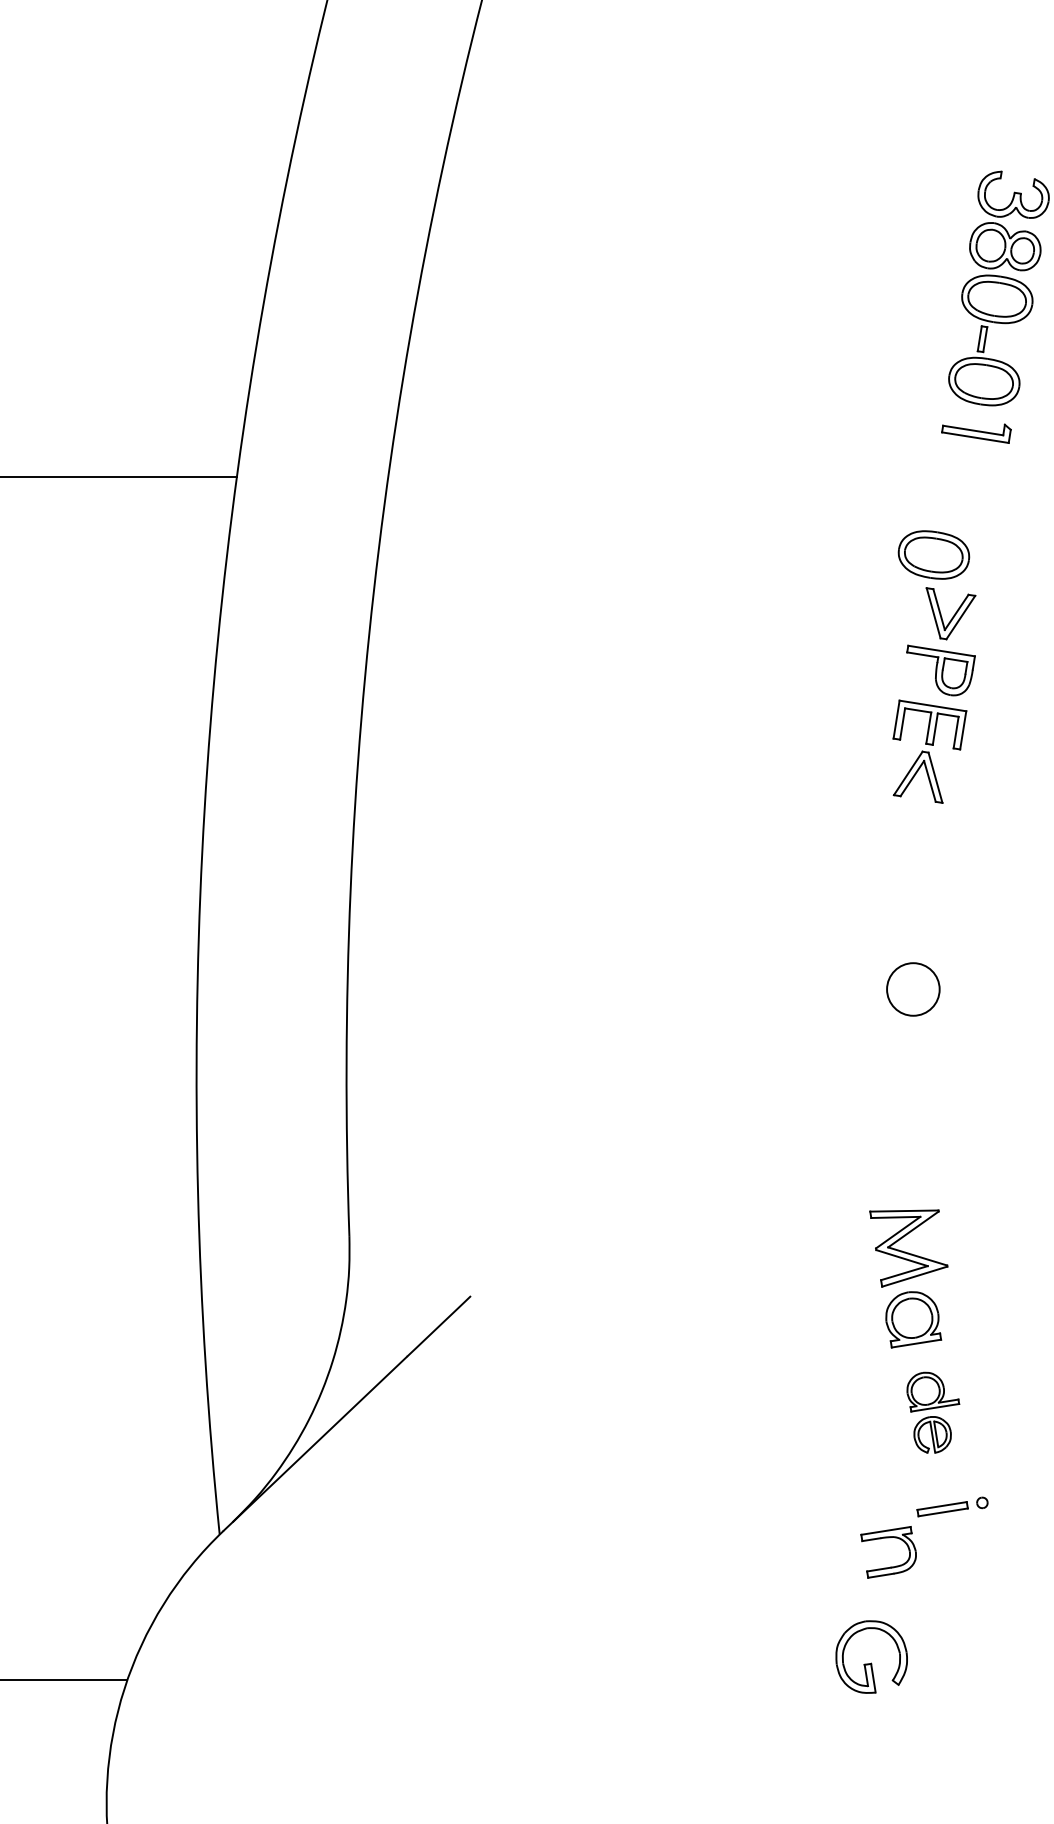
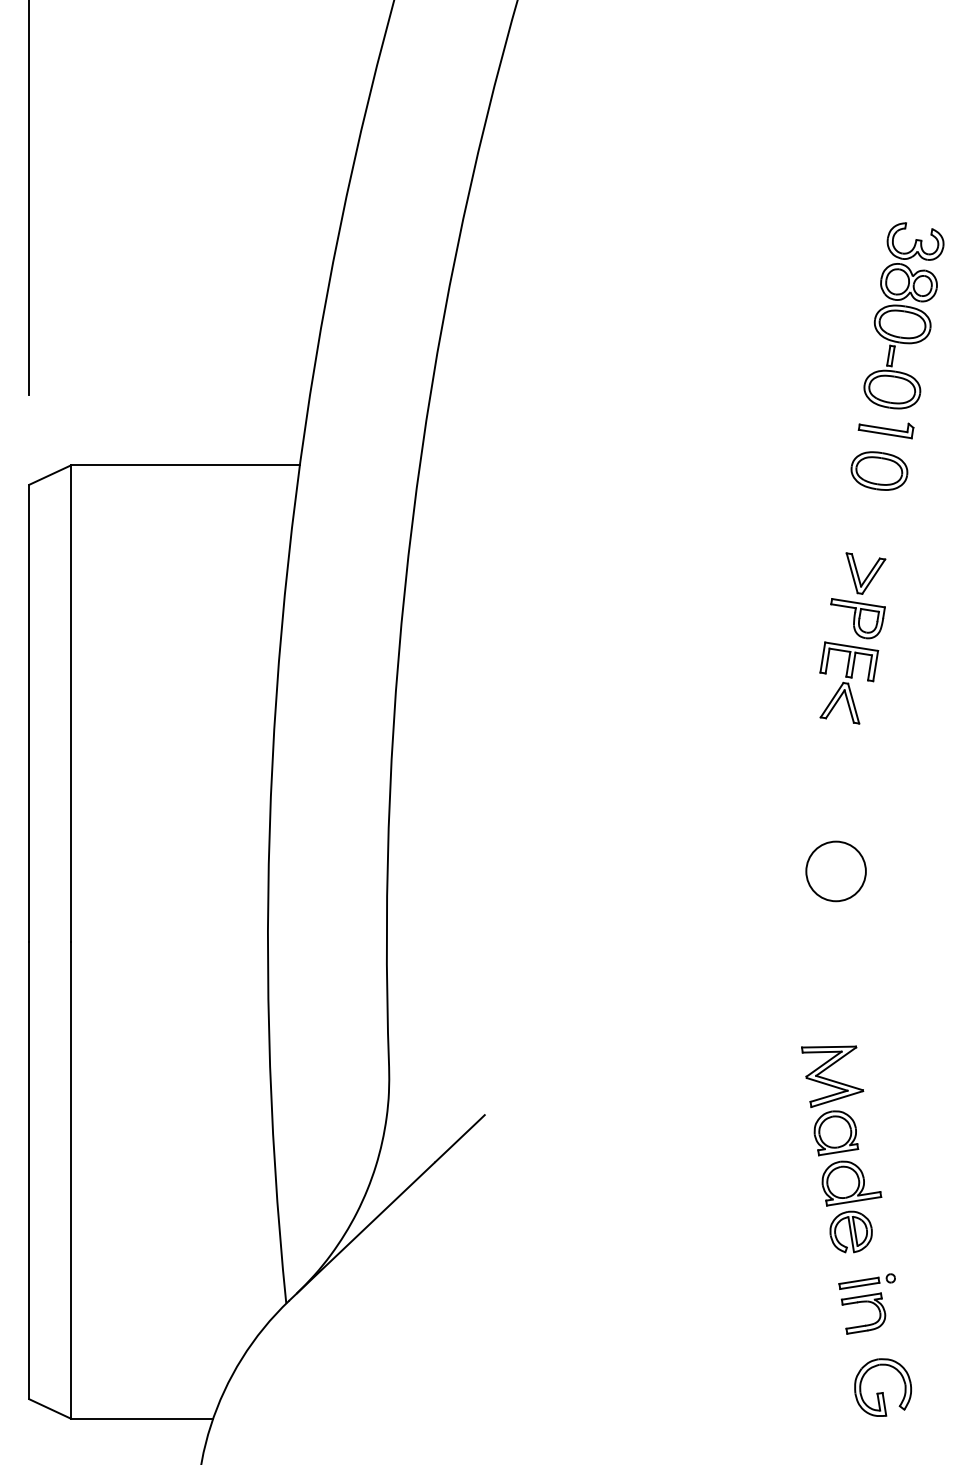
part: (934, 554) -> (879, 470), moved
circle: (912, 989) -> (835, 871), size x1.43
part: (932, 1412) -> (851, 1206), size x1.43
part: (888, 1538) -> (863, 1302), moved
part: (870, 1656) -> (882, 1387), moved

